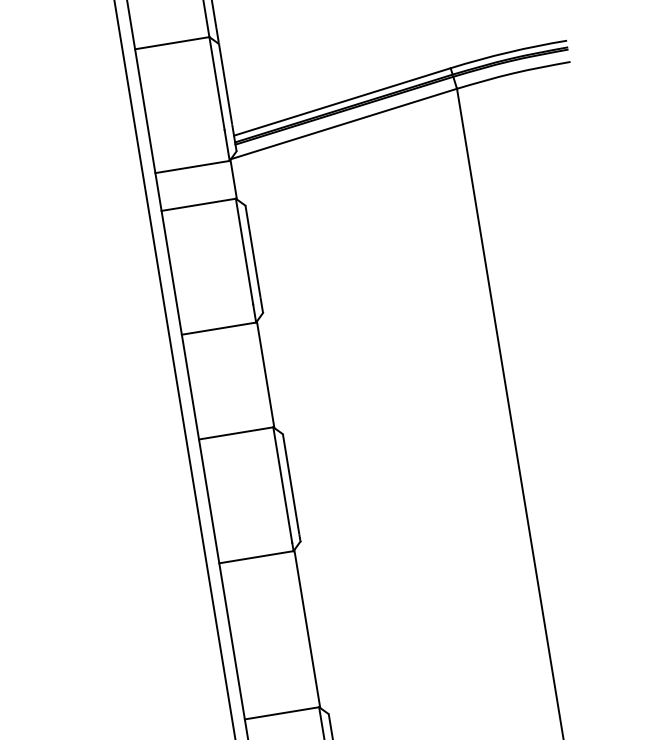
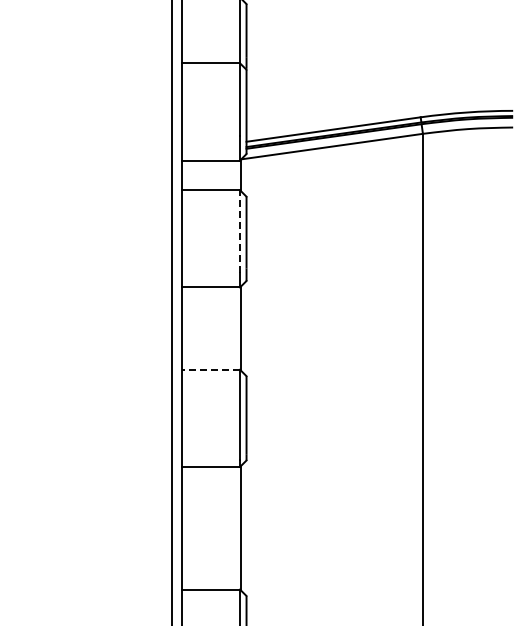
line: (245, 251) -> (240, 231), solid -> dashed
line: (235, 433) -> (210, 369), solid -> dashed

